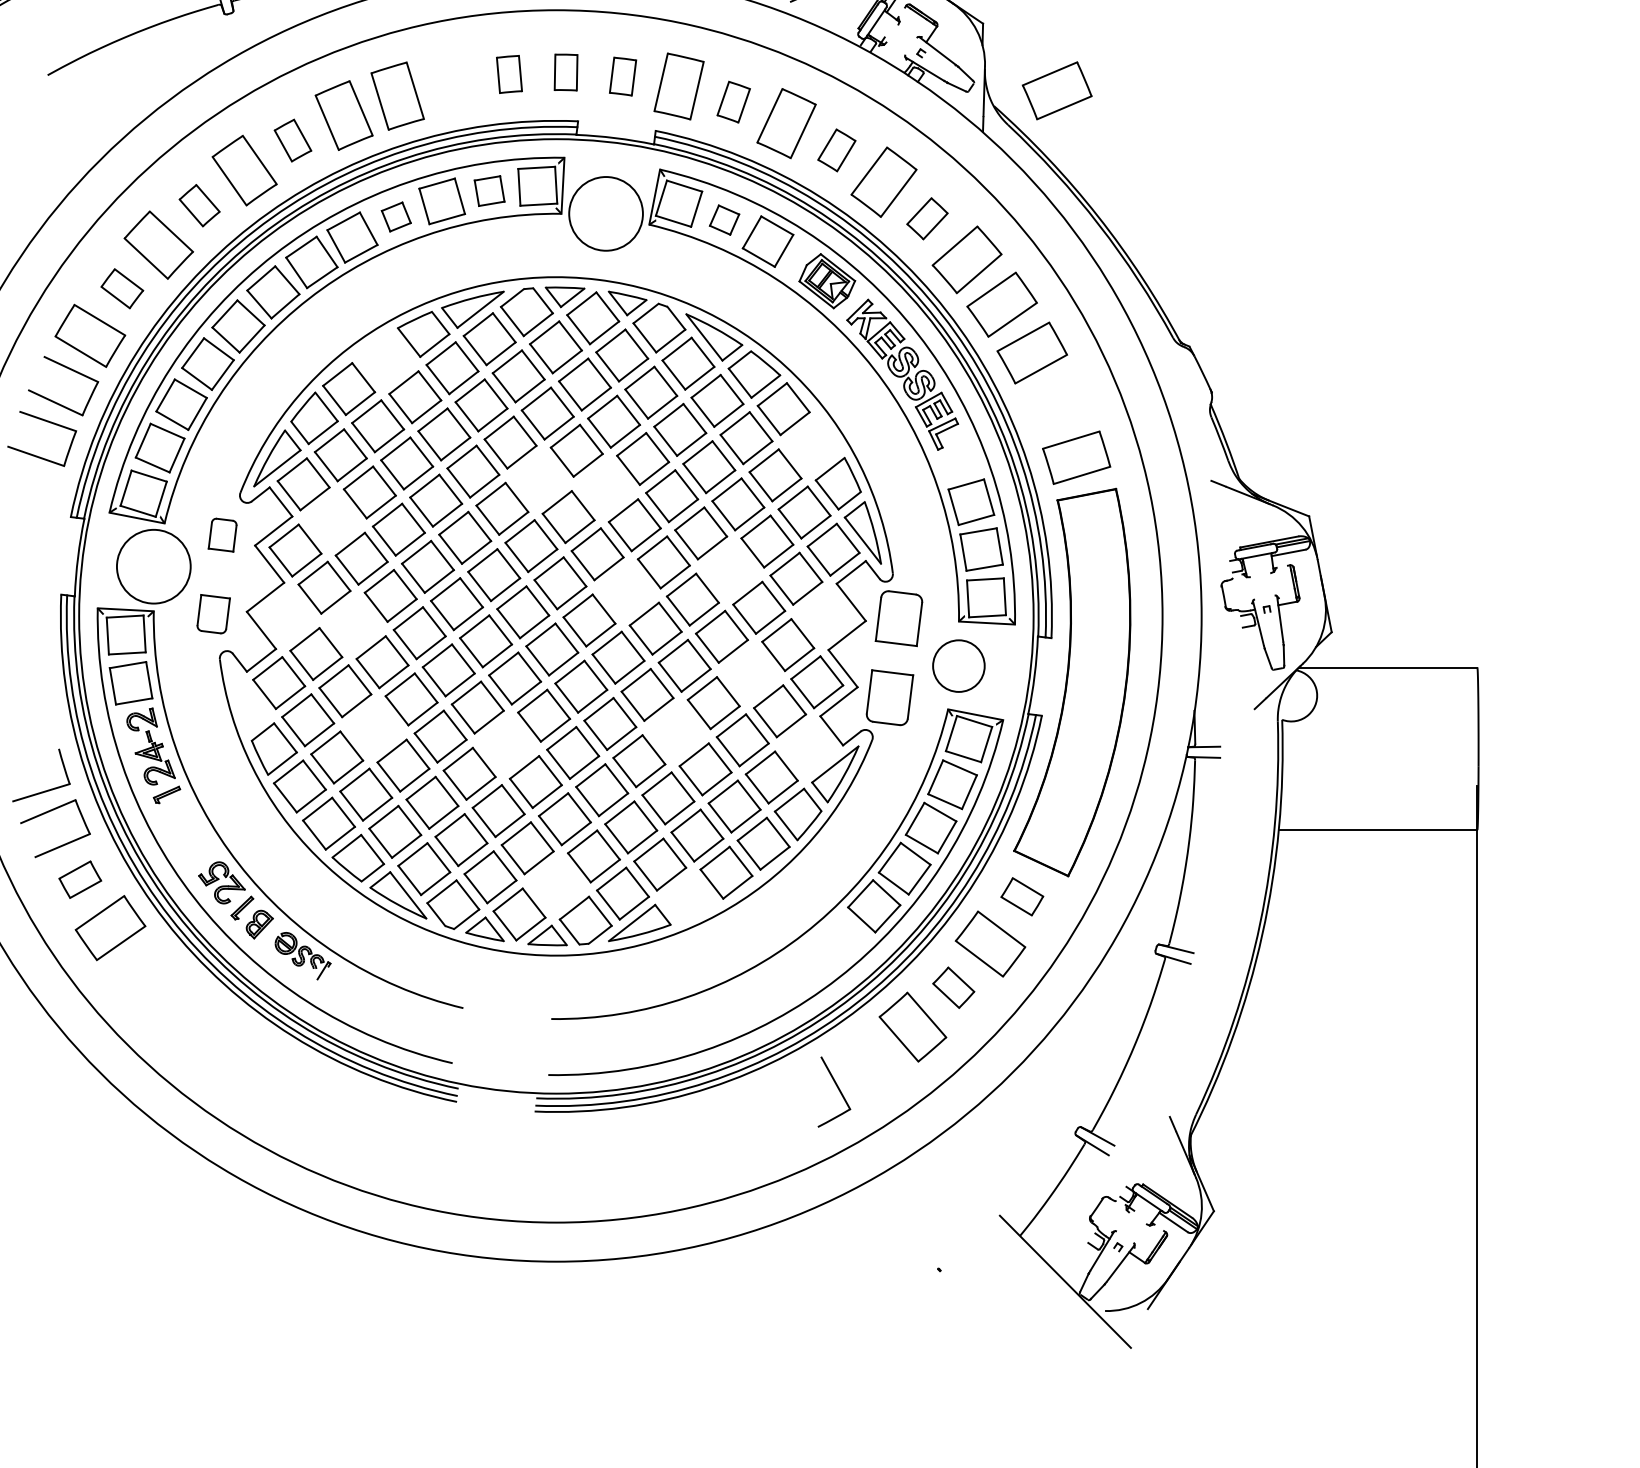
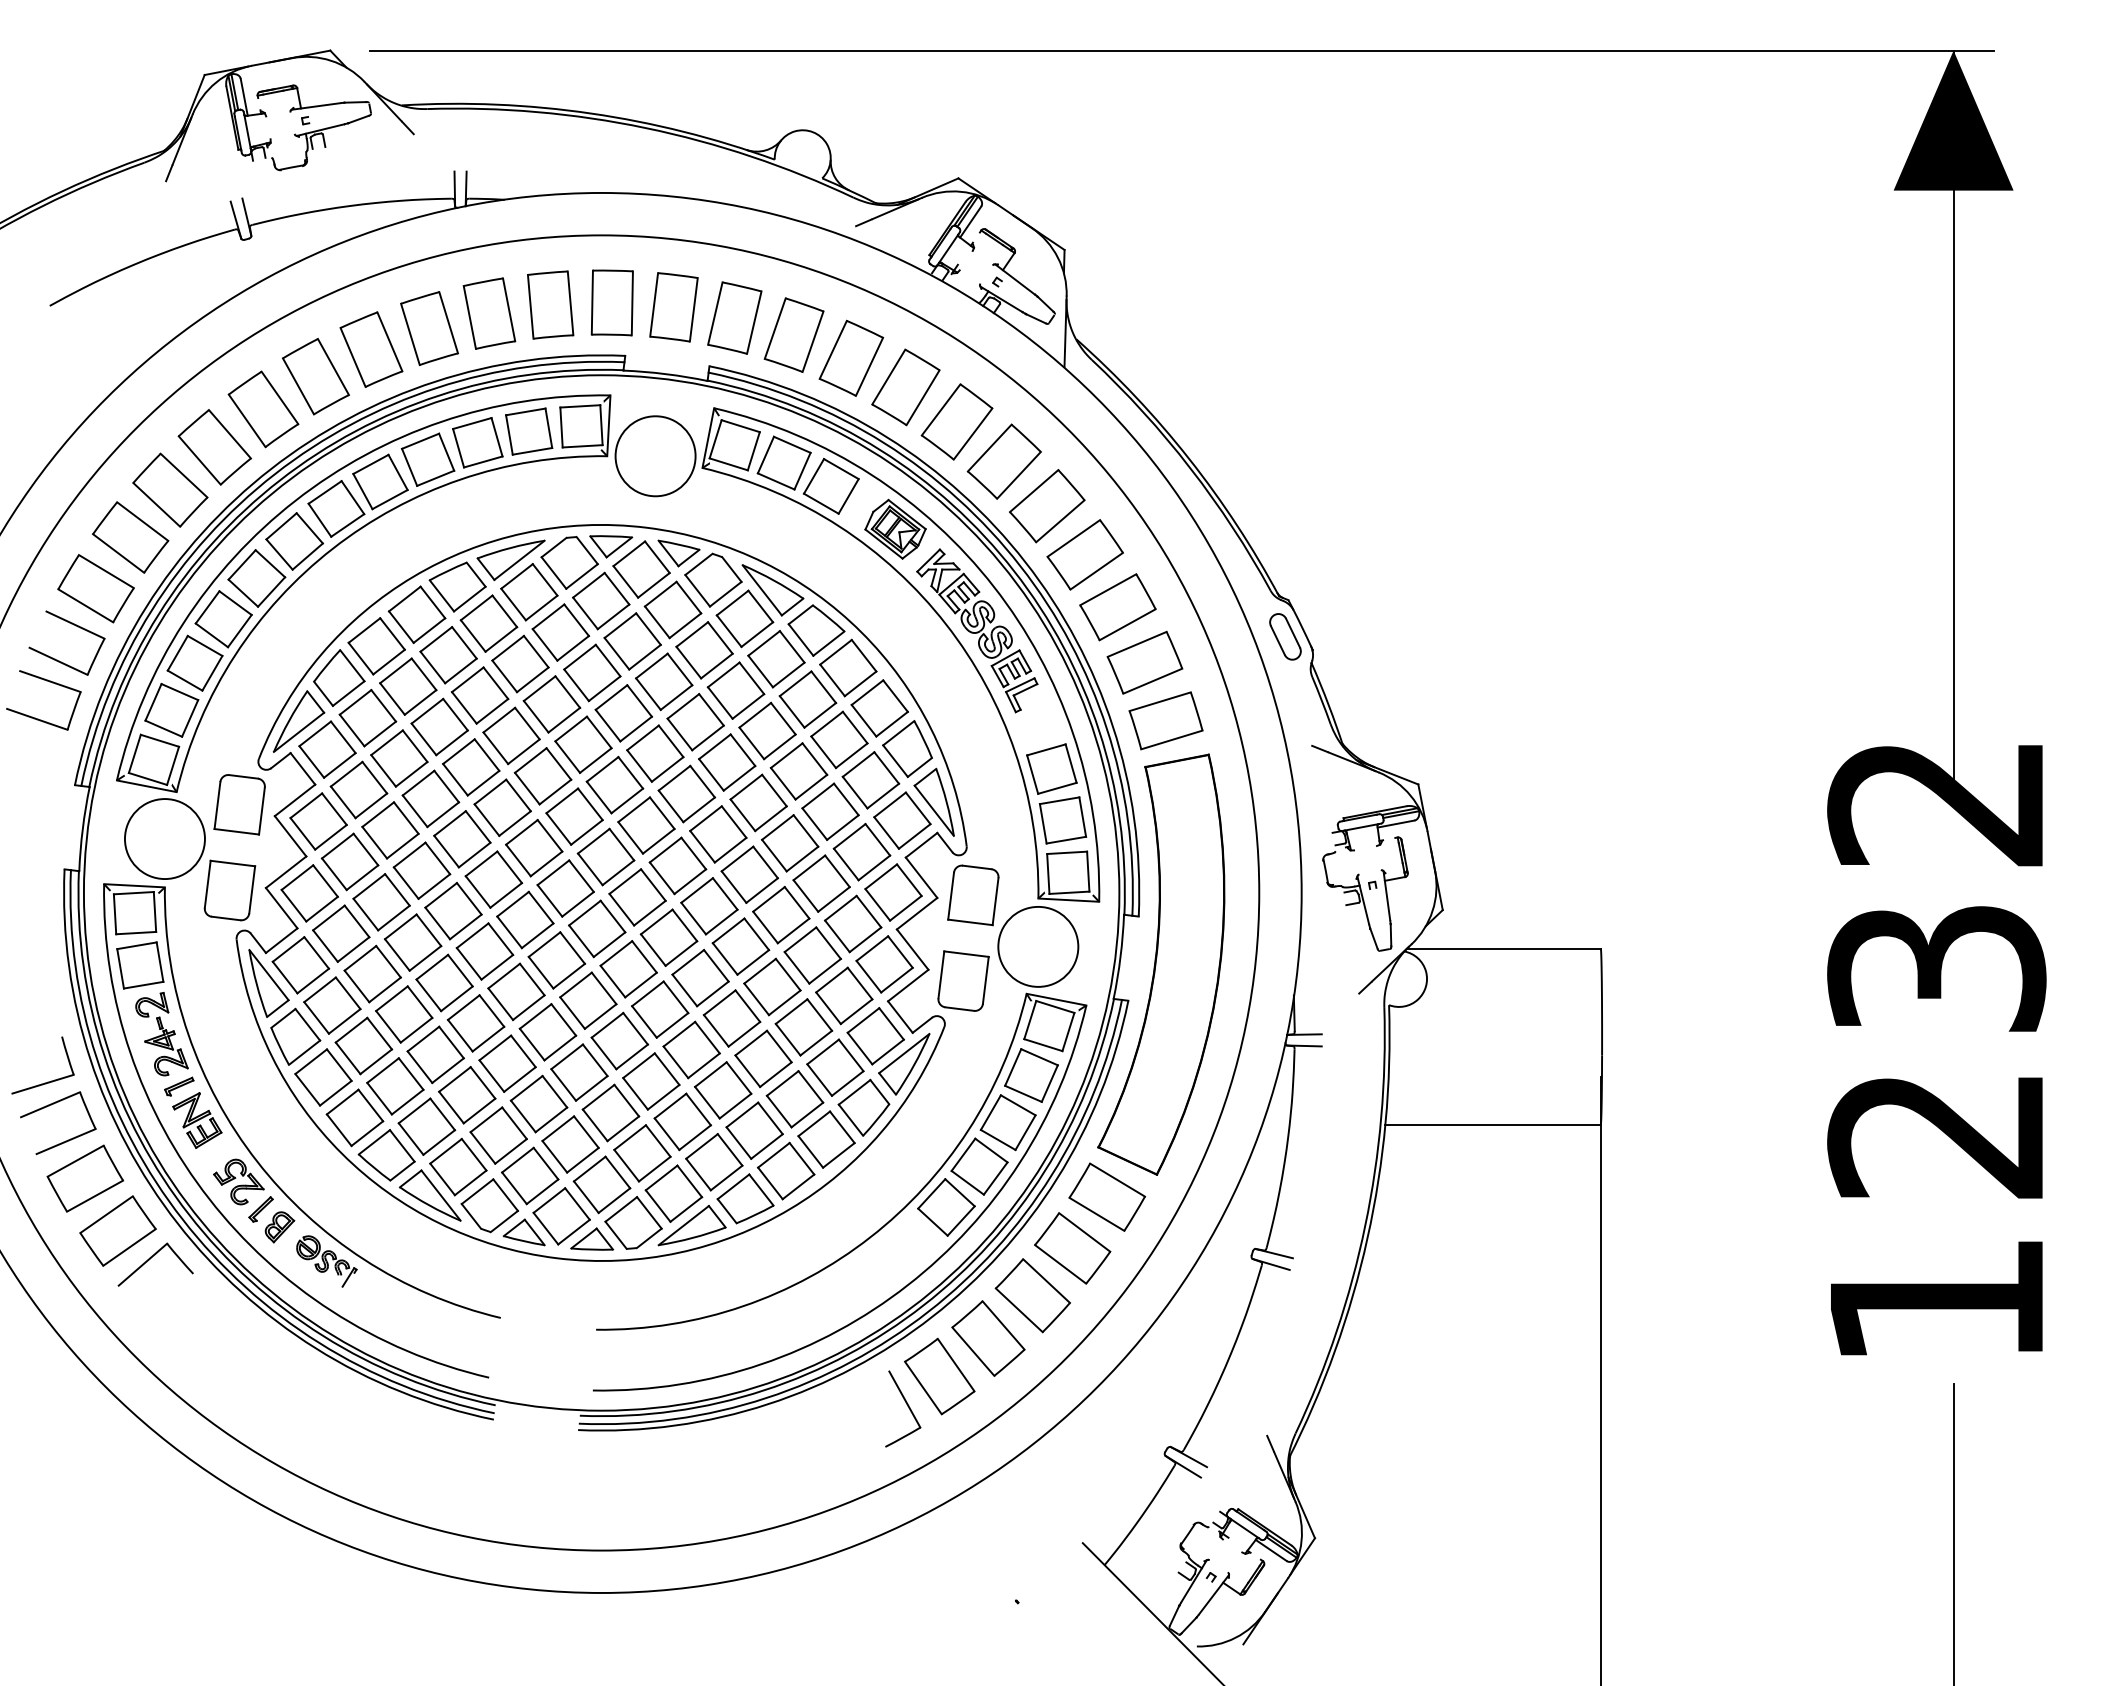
part: (565, 72) -> (611, 302), size x1.67
part: (509, 73) -> (550, 304), size x1.67
part: (622, 76) -> (673, 307), size x1.67
part: (452, 82) -> (489, 313), added
part: (1056, 90) -> (1144, 662), moved
part: (733, 101) -> (793, 334), size x1.67
part: (292, 140) -> (315, 376), size x1.67
part: (836, 150) -> (905, 387), size x1.67
part: (489, 191) -> (529, 431), size x1.43
part: (199, 205) -> (214, 447), size x1.67
part: (395, 216) -> (427, 459), size x1.67
part: (926, 218) -> (1003, 461), size x1.67
part: (723, 219) -> (783, 462), size x1.67
part: (122, 288) -> (130, 537), size x1.67
part: (385, 359) -> (416, 614), added
part: (1186, 380) -> (1285, 636), added
part: (812, 446) -> (879, 708), added
part: (539, 479) -> (583, 744), added
part: (606, 487) -> (655, 753), added
part: (332, 521) -> (358, 789), added
part: (222, 534) -> (239, 804), size x1.67
part: (730, 570) -> (790, 843), added
part: (626, 591) -> (677, 865), added
part: (213, 614) -> (229, 890), size x1.43
part: (825, 615) -> (893, 892), added
part: (287, 616) -> (309, 893), added
part: (353, 625) -> (381, 902), added
circle: (959, 665) -> (1038, 946), size x1.43
part: (750, 674) -> (812, 955), added
part: (249, 699) -> (268, 983), added
part: (374, 728) -> (404, 1014), added
part: (676, 732) -> (731, 1018), added
part: (506, 745) -> (547, 1032), added
part: (808, 748) -> (875, 1036), added
part: (183, 826) -> (197, 1120), added
part: (79, 879) -> (84, 1178), size x1.67
part: (556, 885) -> (601, 1184), added
part: (1021, 896) -> (1106, 1196), size x1.67
part: (688, 898) -> (745, 1198), added
part: (140, 954) -> (150, 1259), added
part: (953, 987) -> (1032, 1295), size x1.67
part: (867, 1062) -> (939, 1376), added

